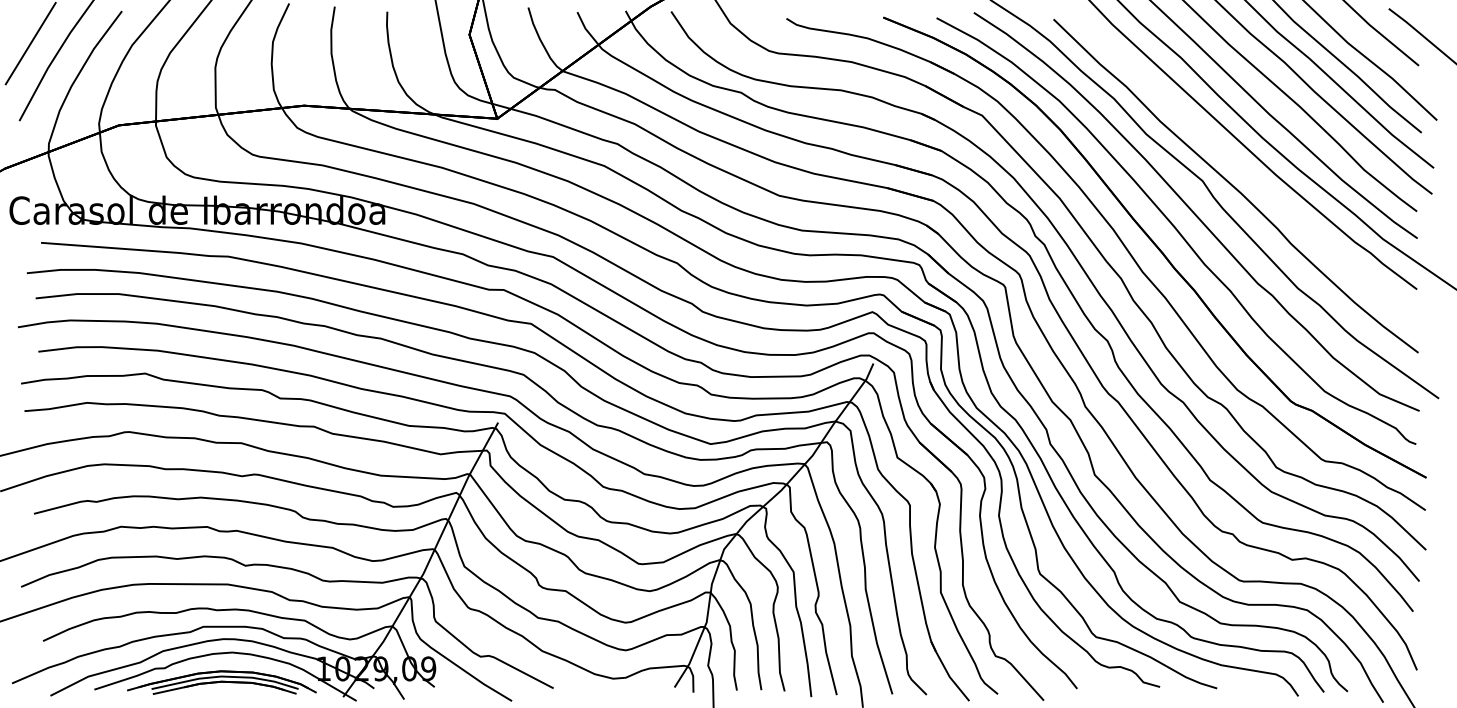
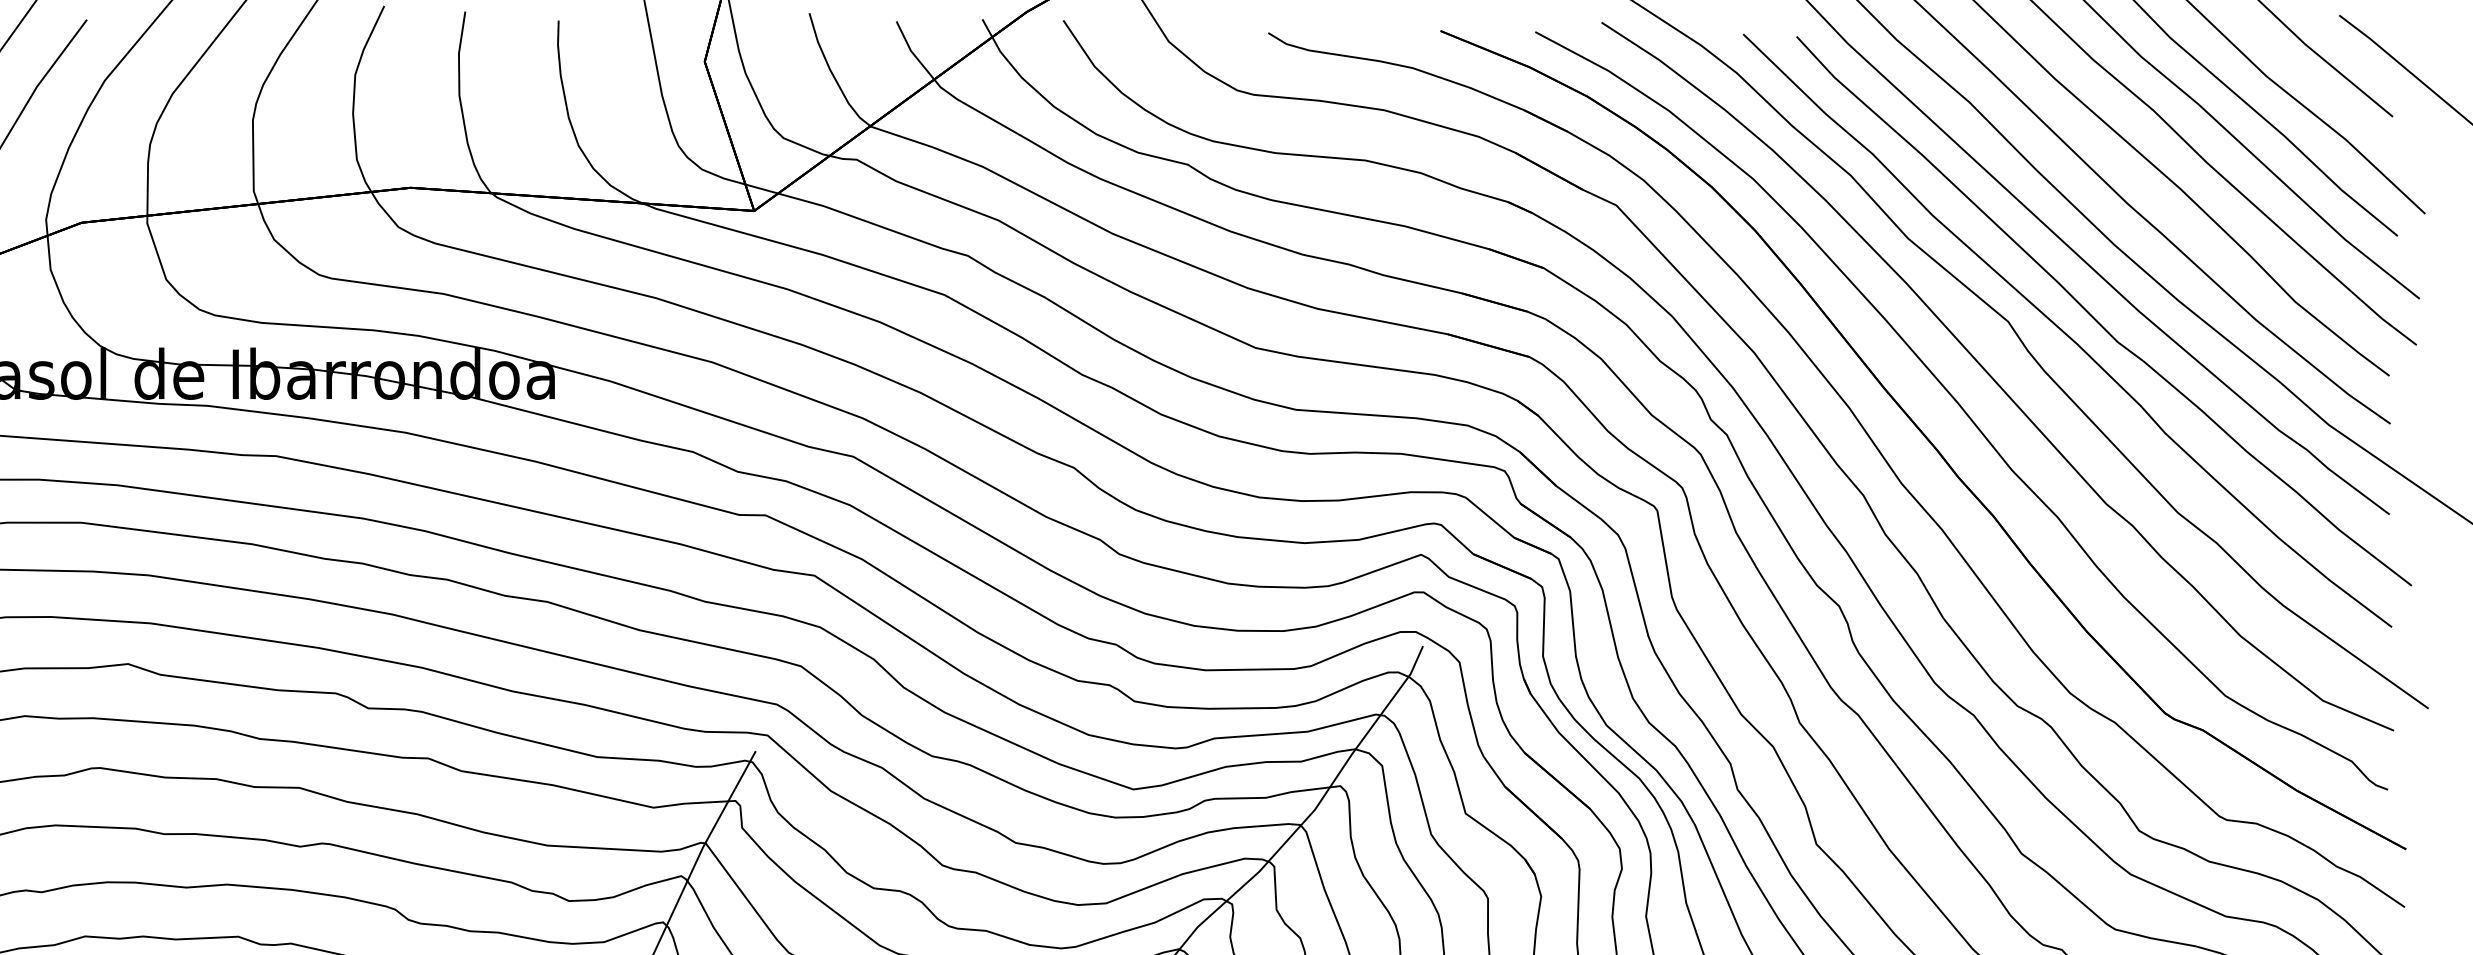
part: (1251, 178) -> (2095, 317), added

